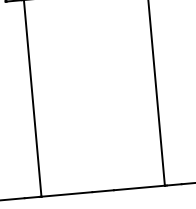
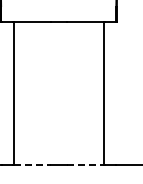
line: (140, 188) -> (85, 165), solid -> dashed
line: (68, 194) -> (33, 165), solid -> dashed

